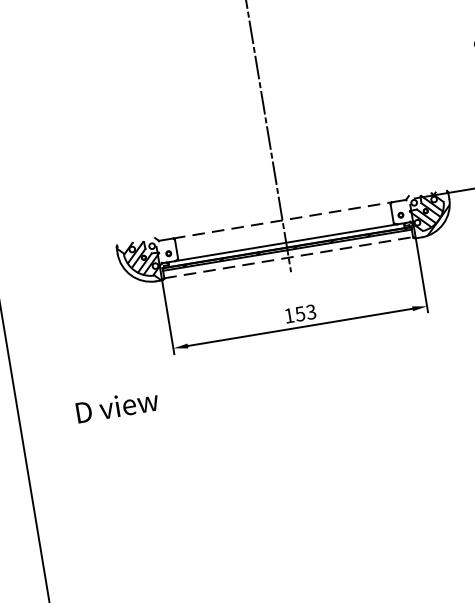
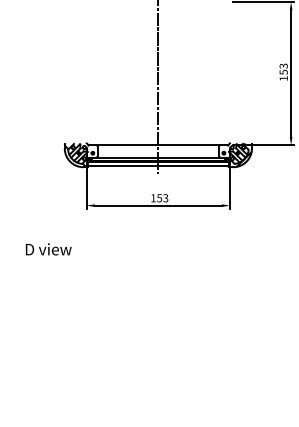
line: (282, 220) -> (158, 145), dashed -> solid
line: (288, 258) -> (158, 166), dashed -> solid
text: (116, 406) -> (48, 249), moved

